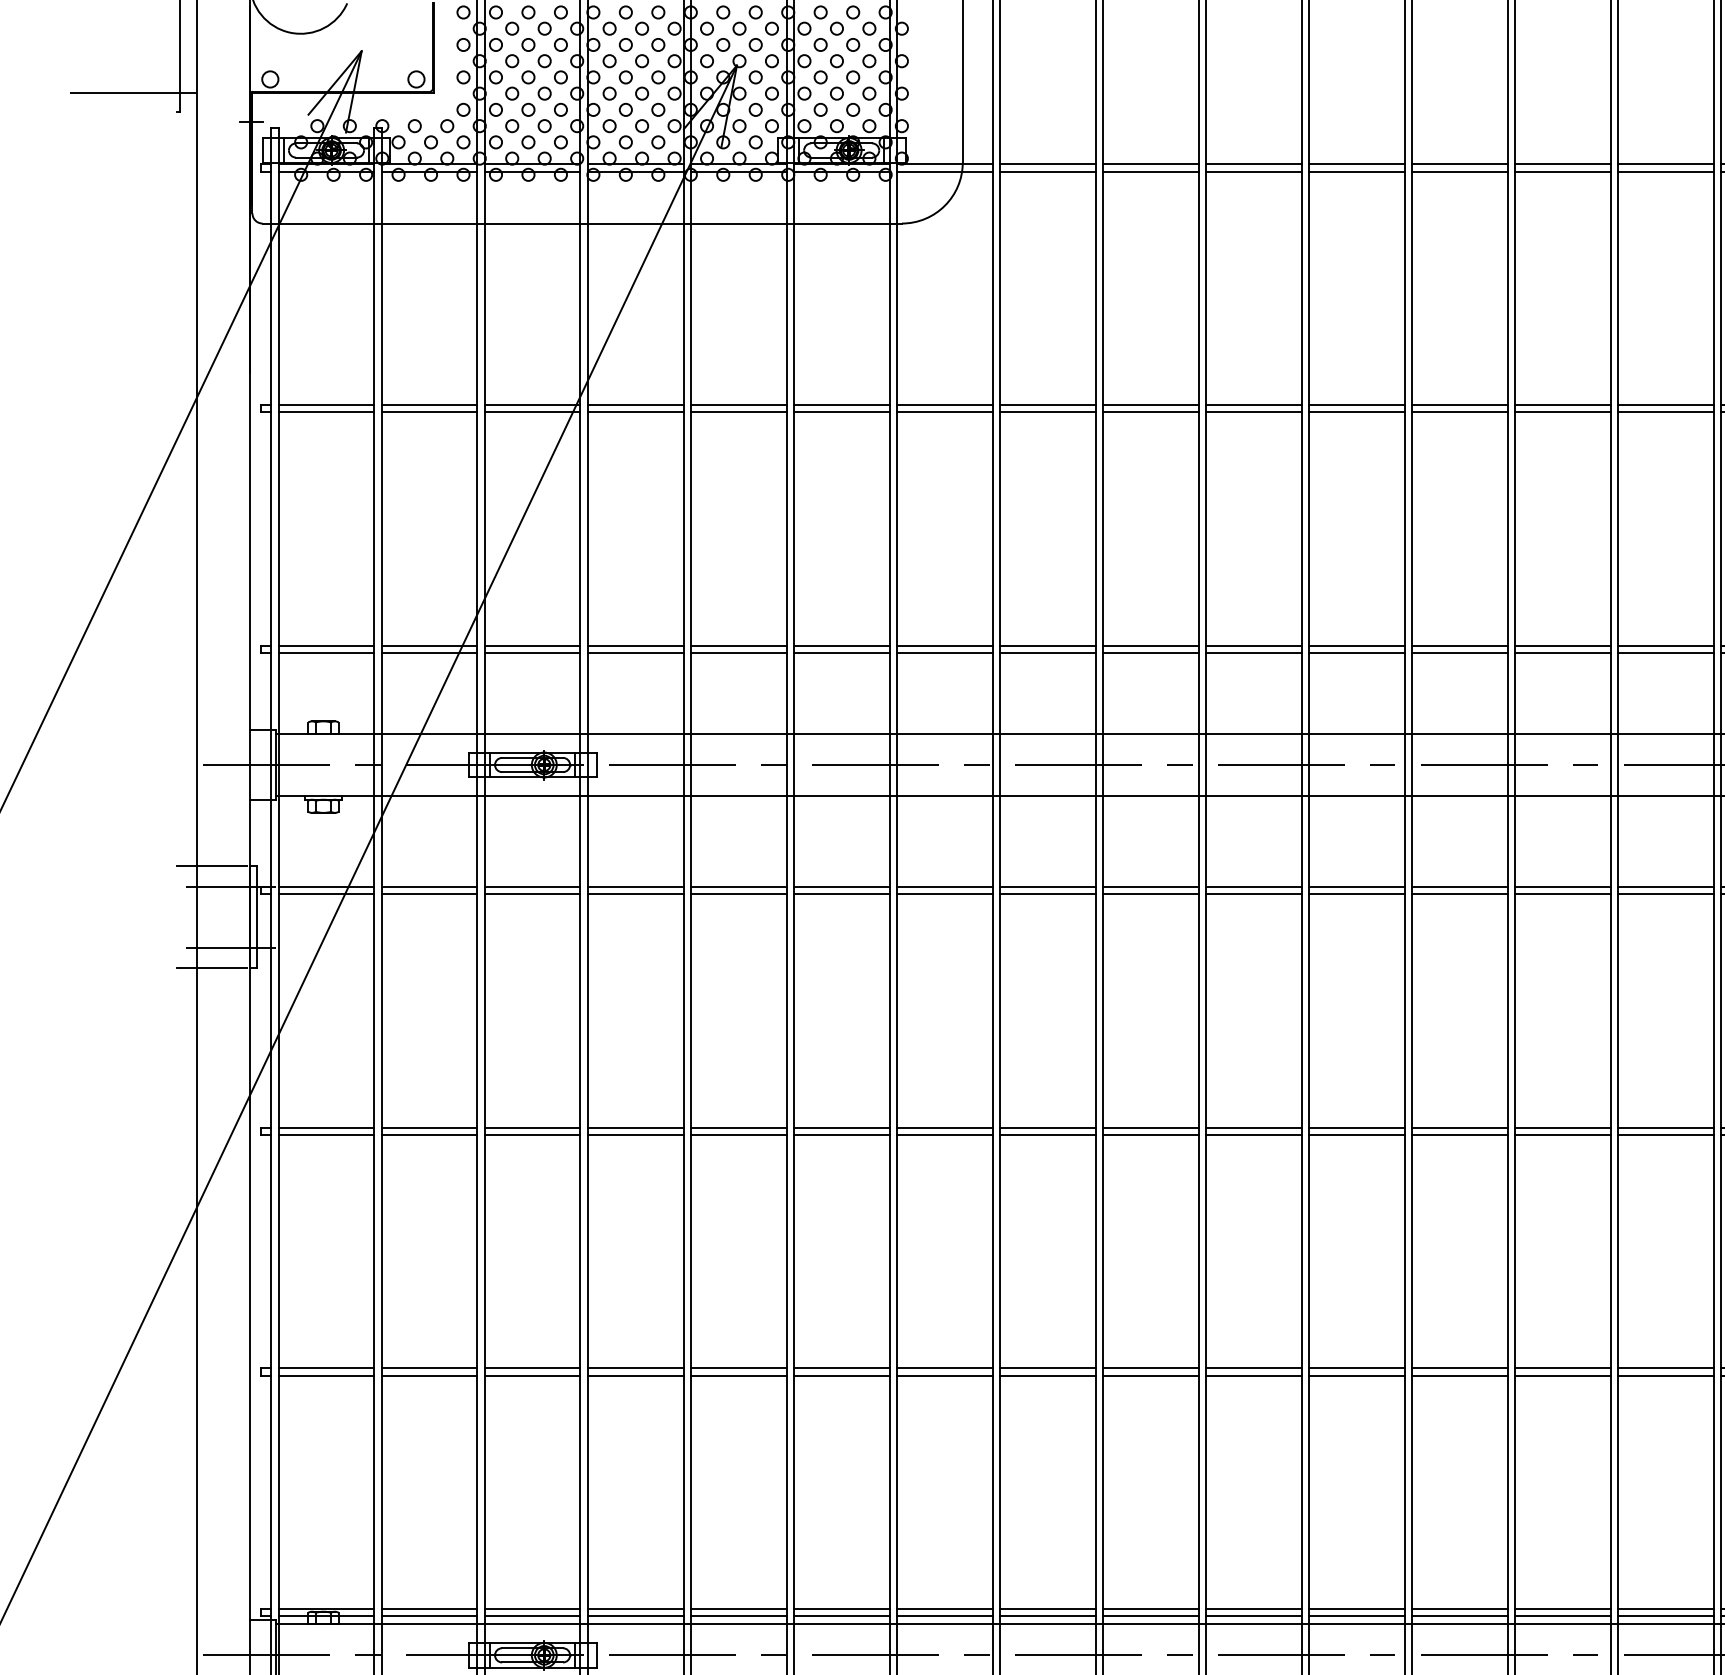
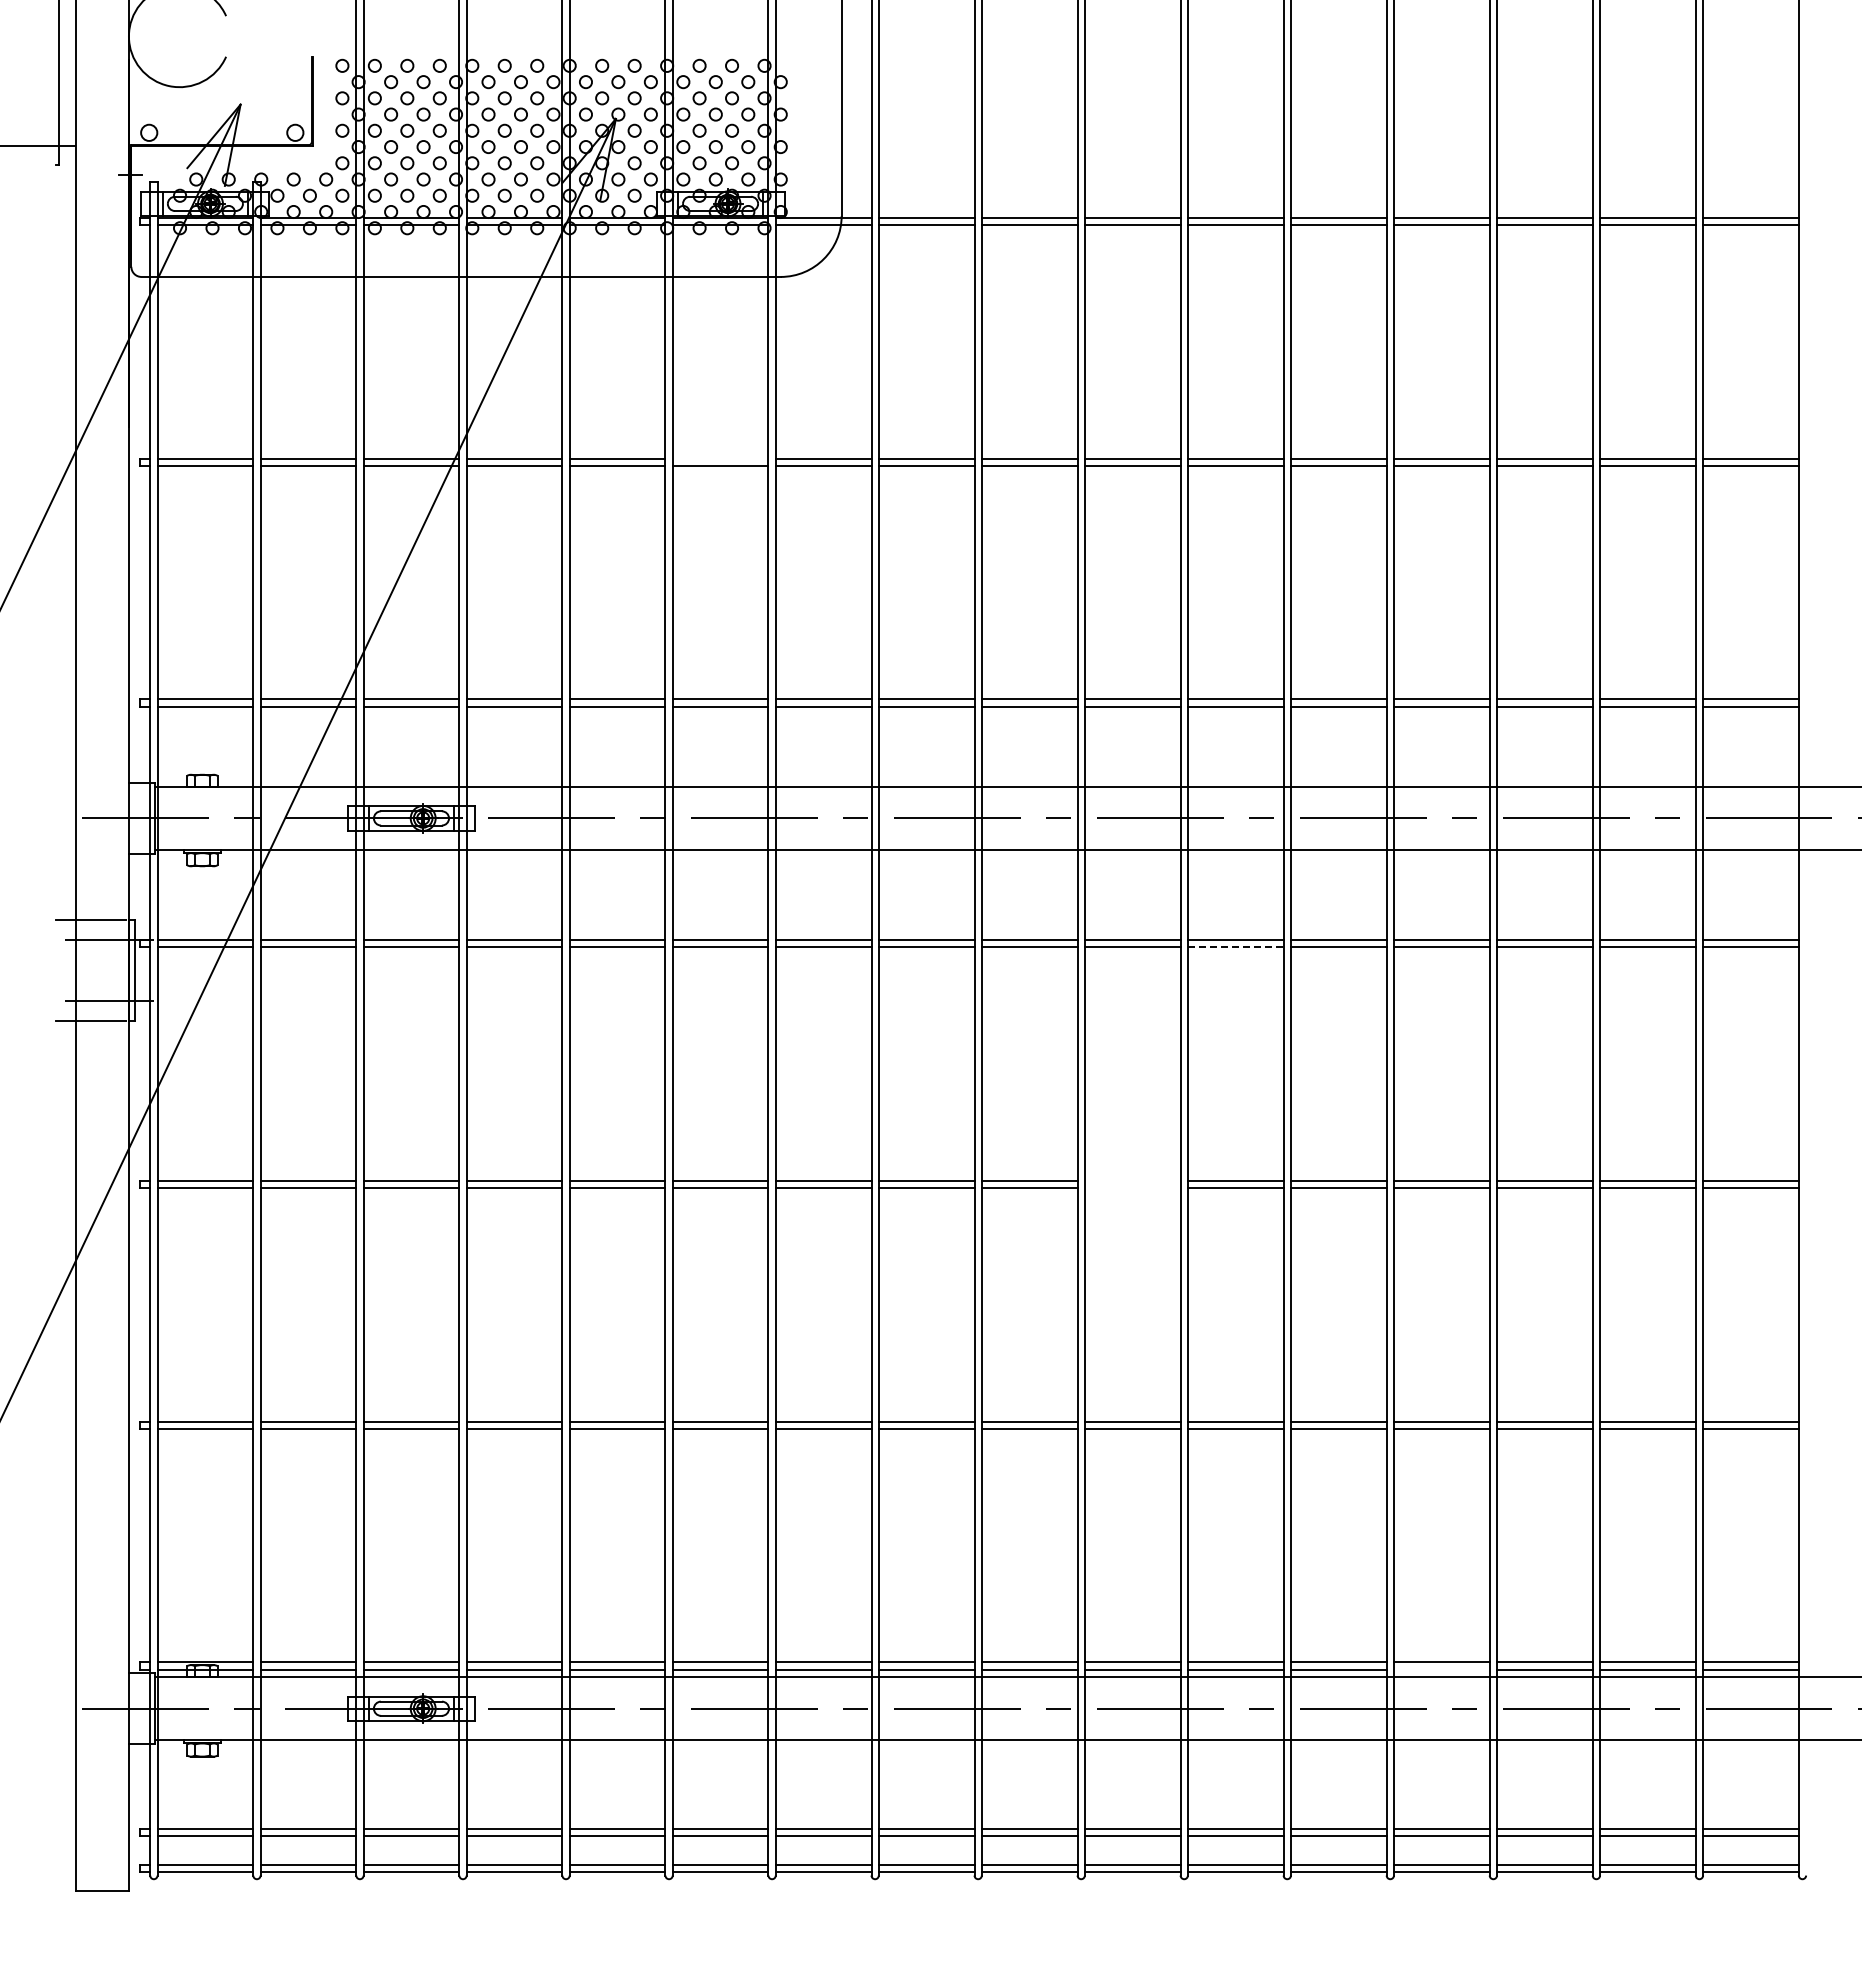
line: (841, 405) -> (720, 458), removed
line: (1356, 894) -> (1235, 947), solid -> dashed
line: (1253, 1127) -> (1132, 1180), removed
line: (1253, 1135) -> (1132, 1188), removed
line: (1562, 1616) -> (1441, 1669), removed

